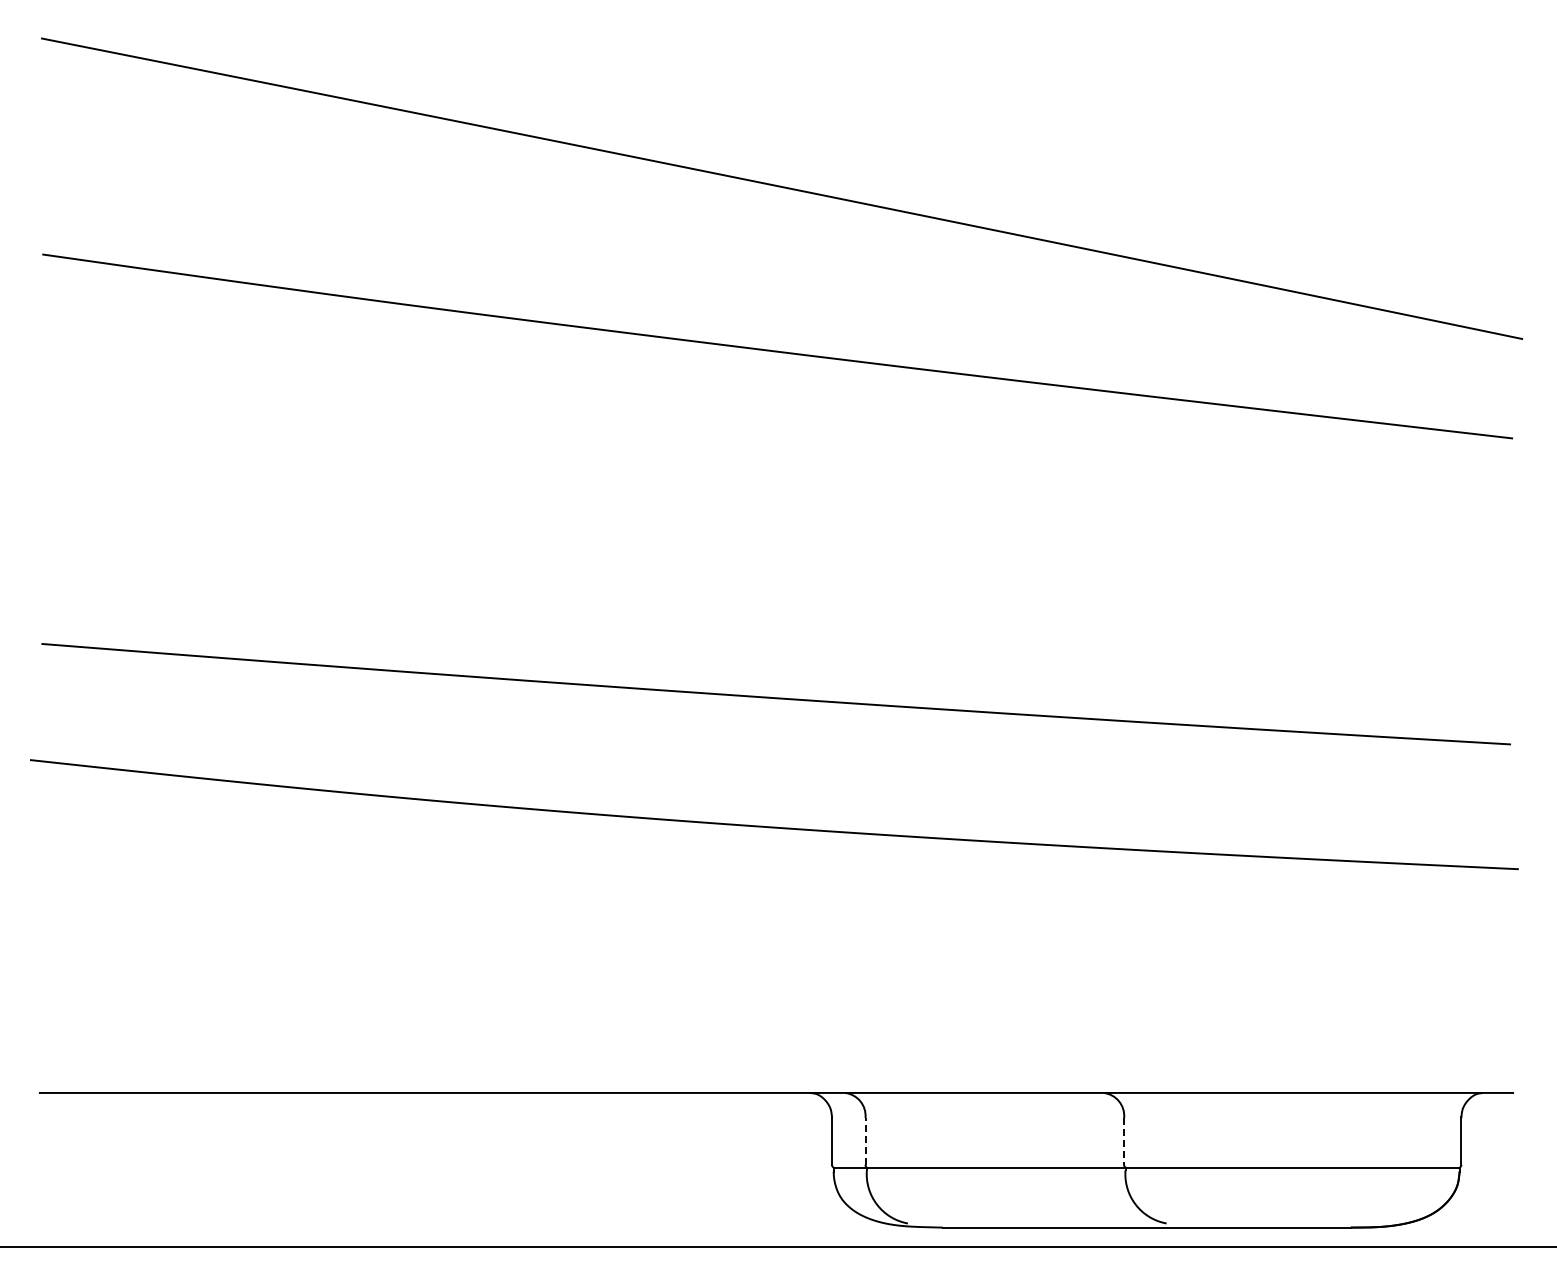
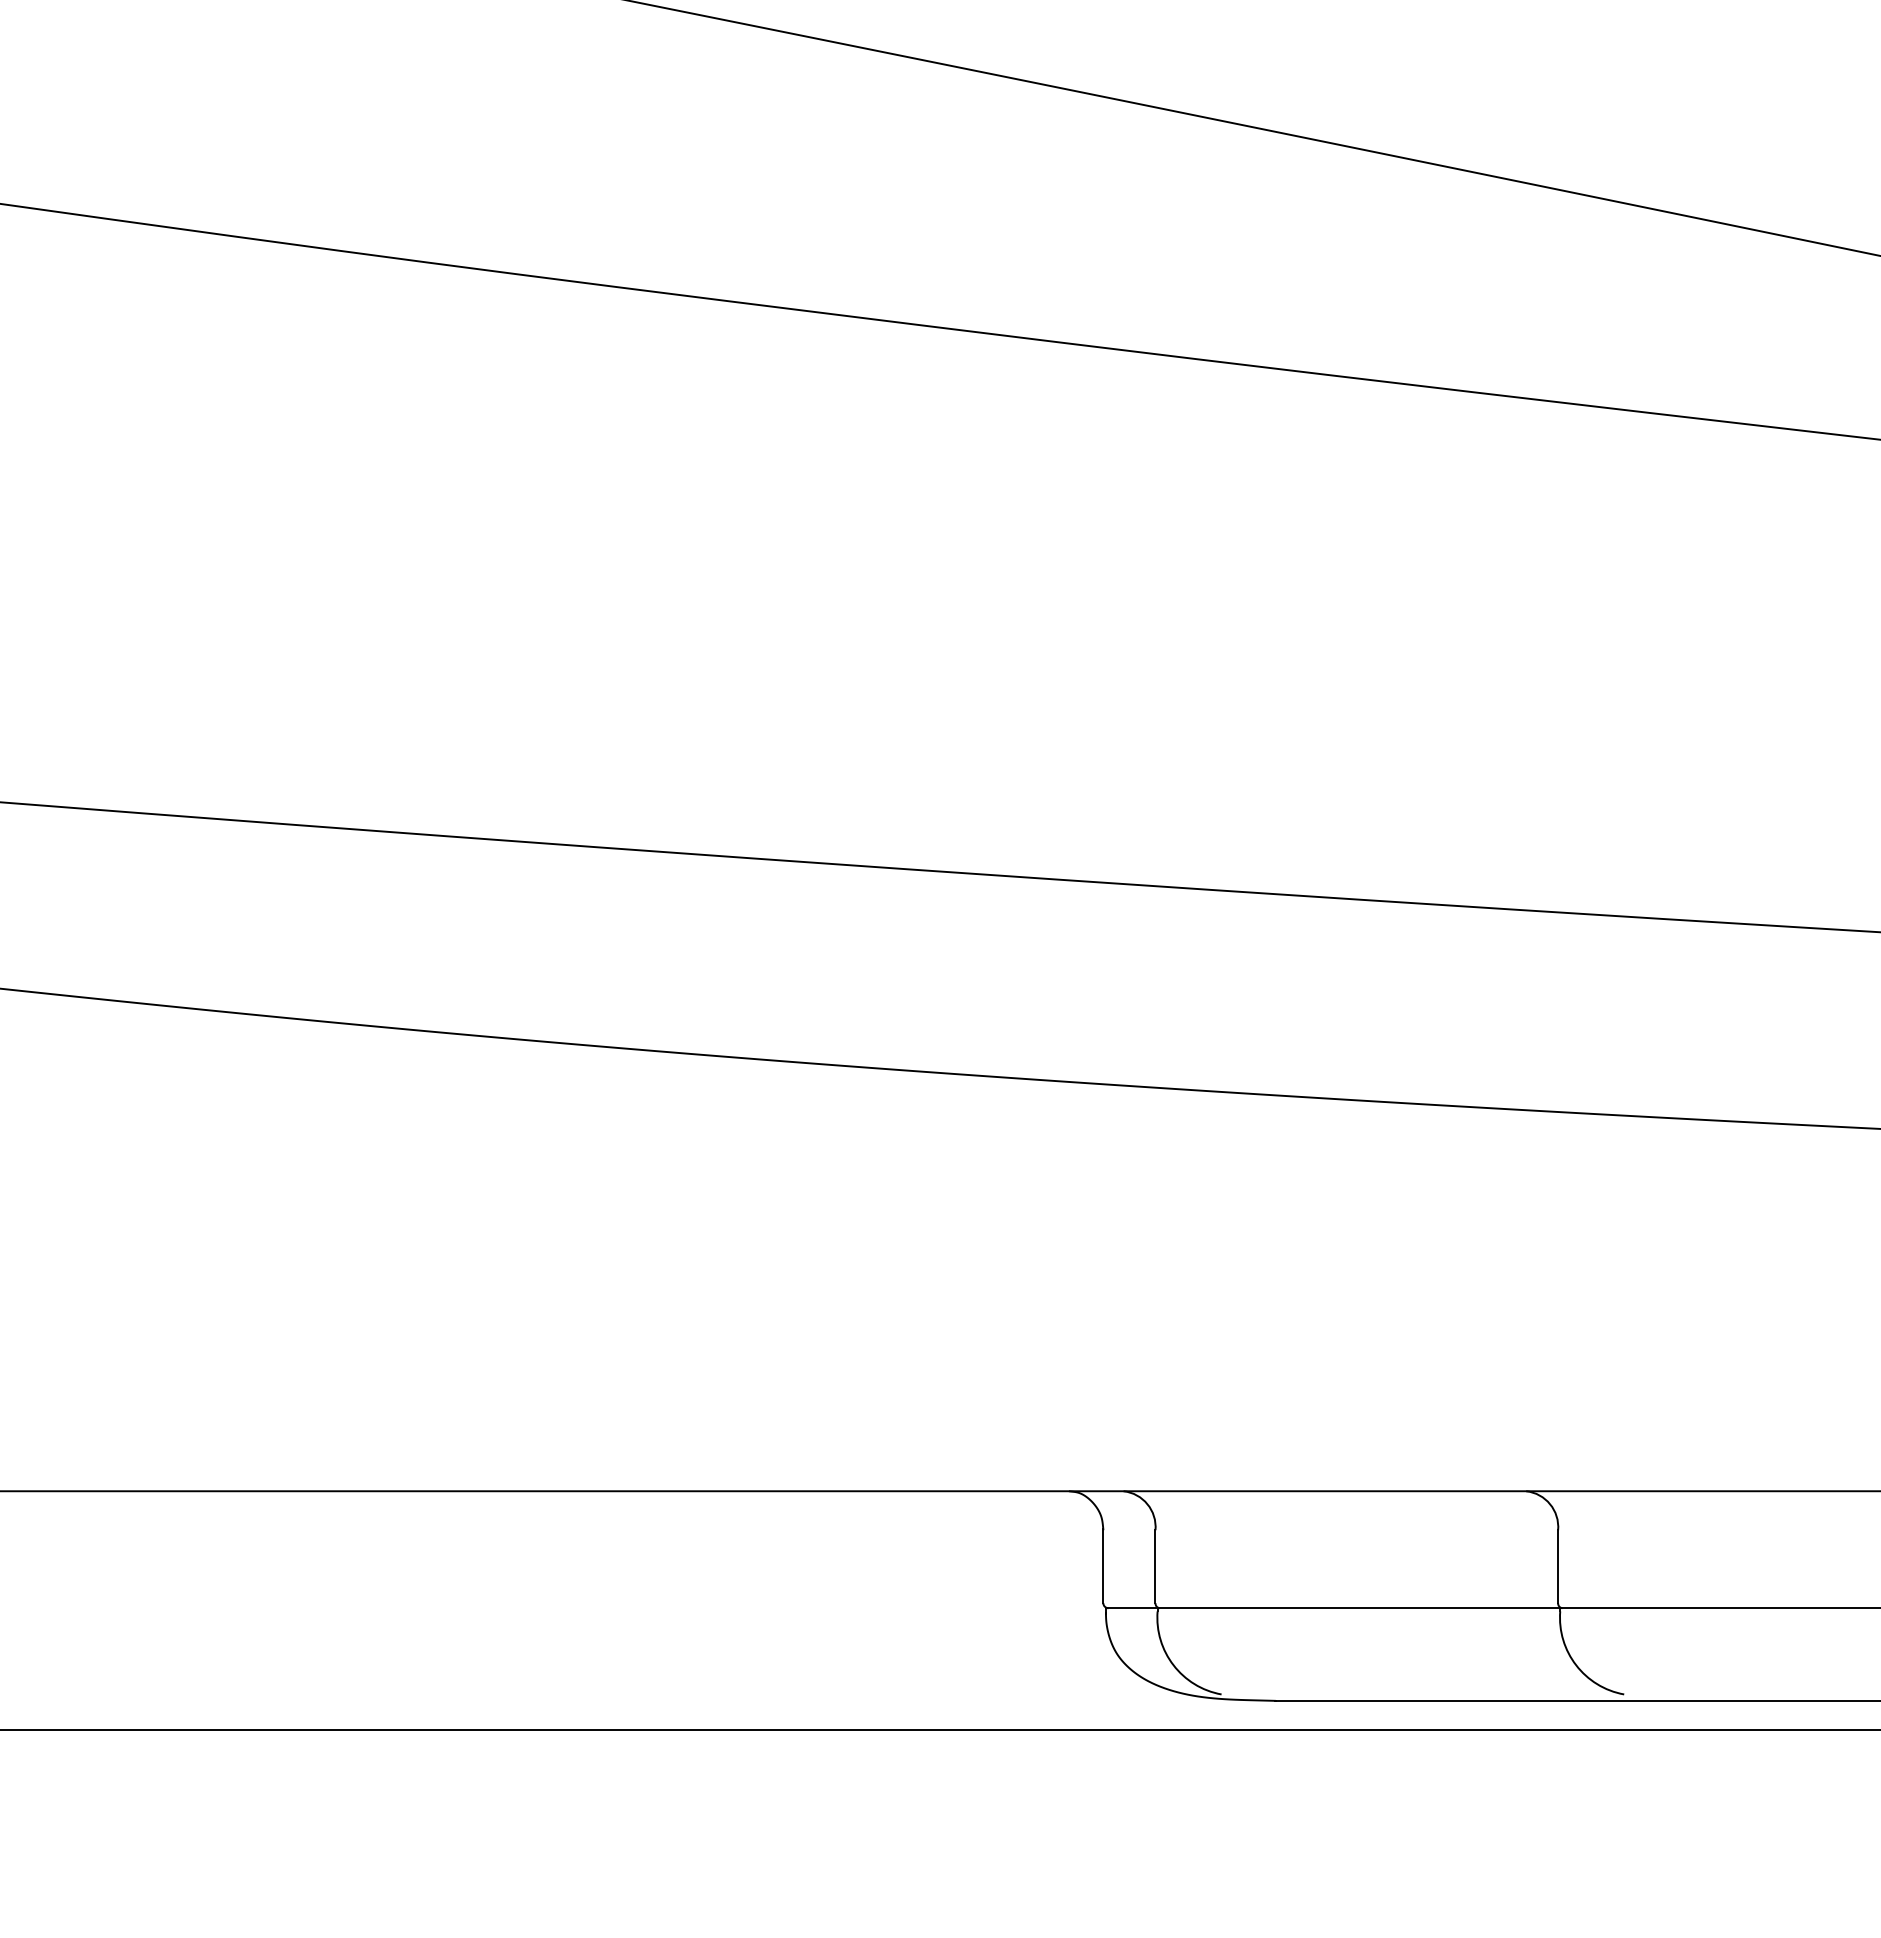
line: (865, 1140) -> (1155, 1565), dashed -> solid
line: (1124, 1141) -> (1558, 1566), dashed -> solid

